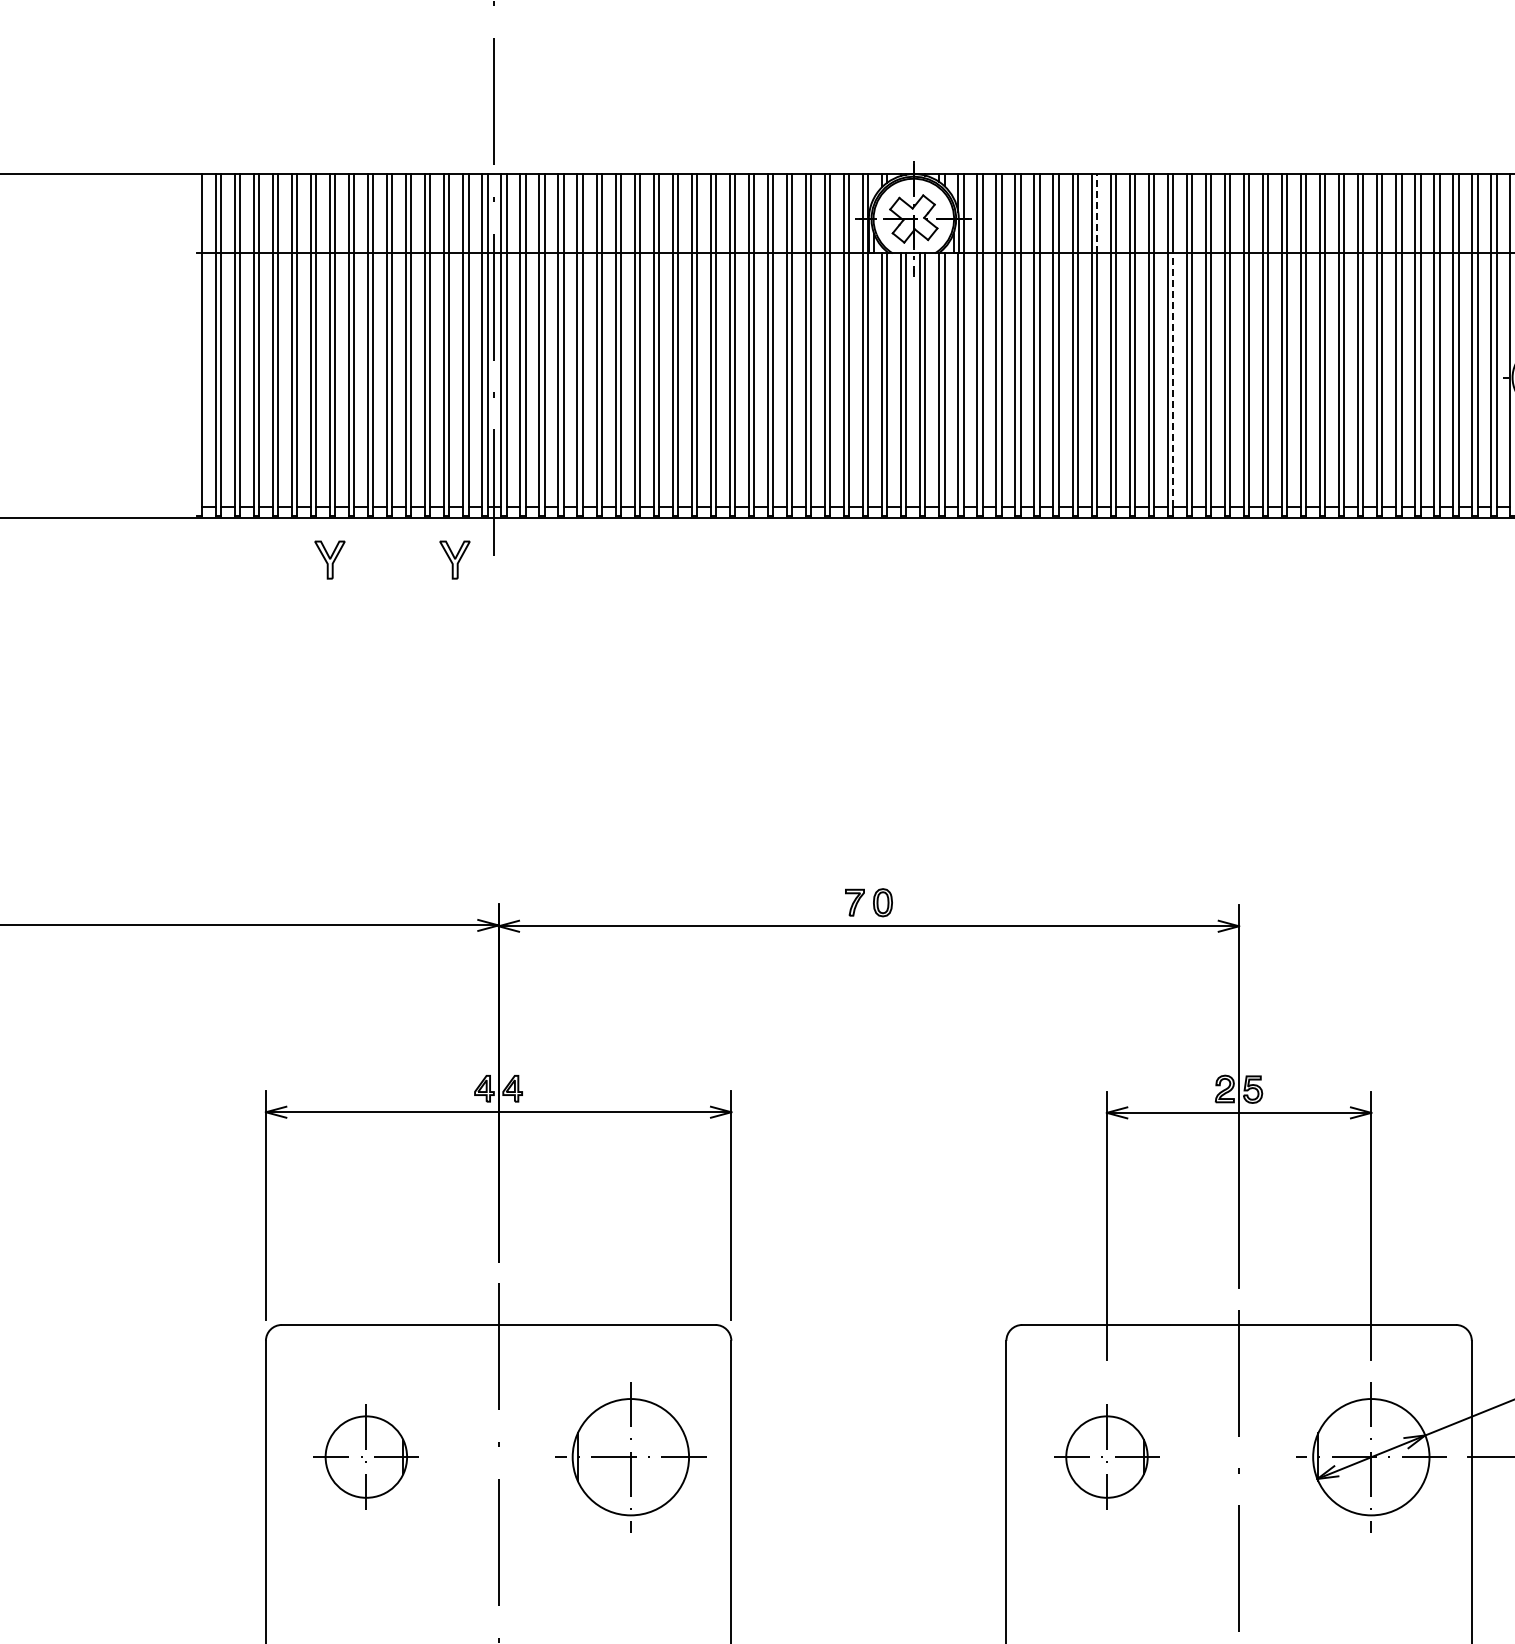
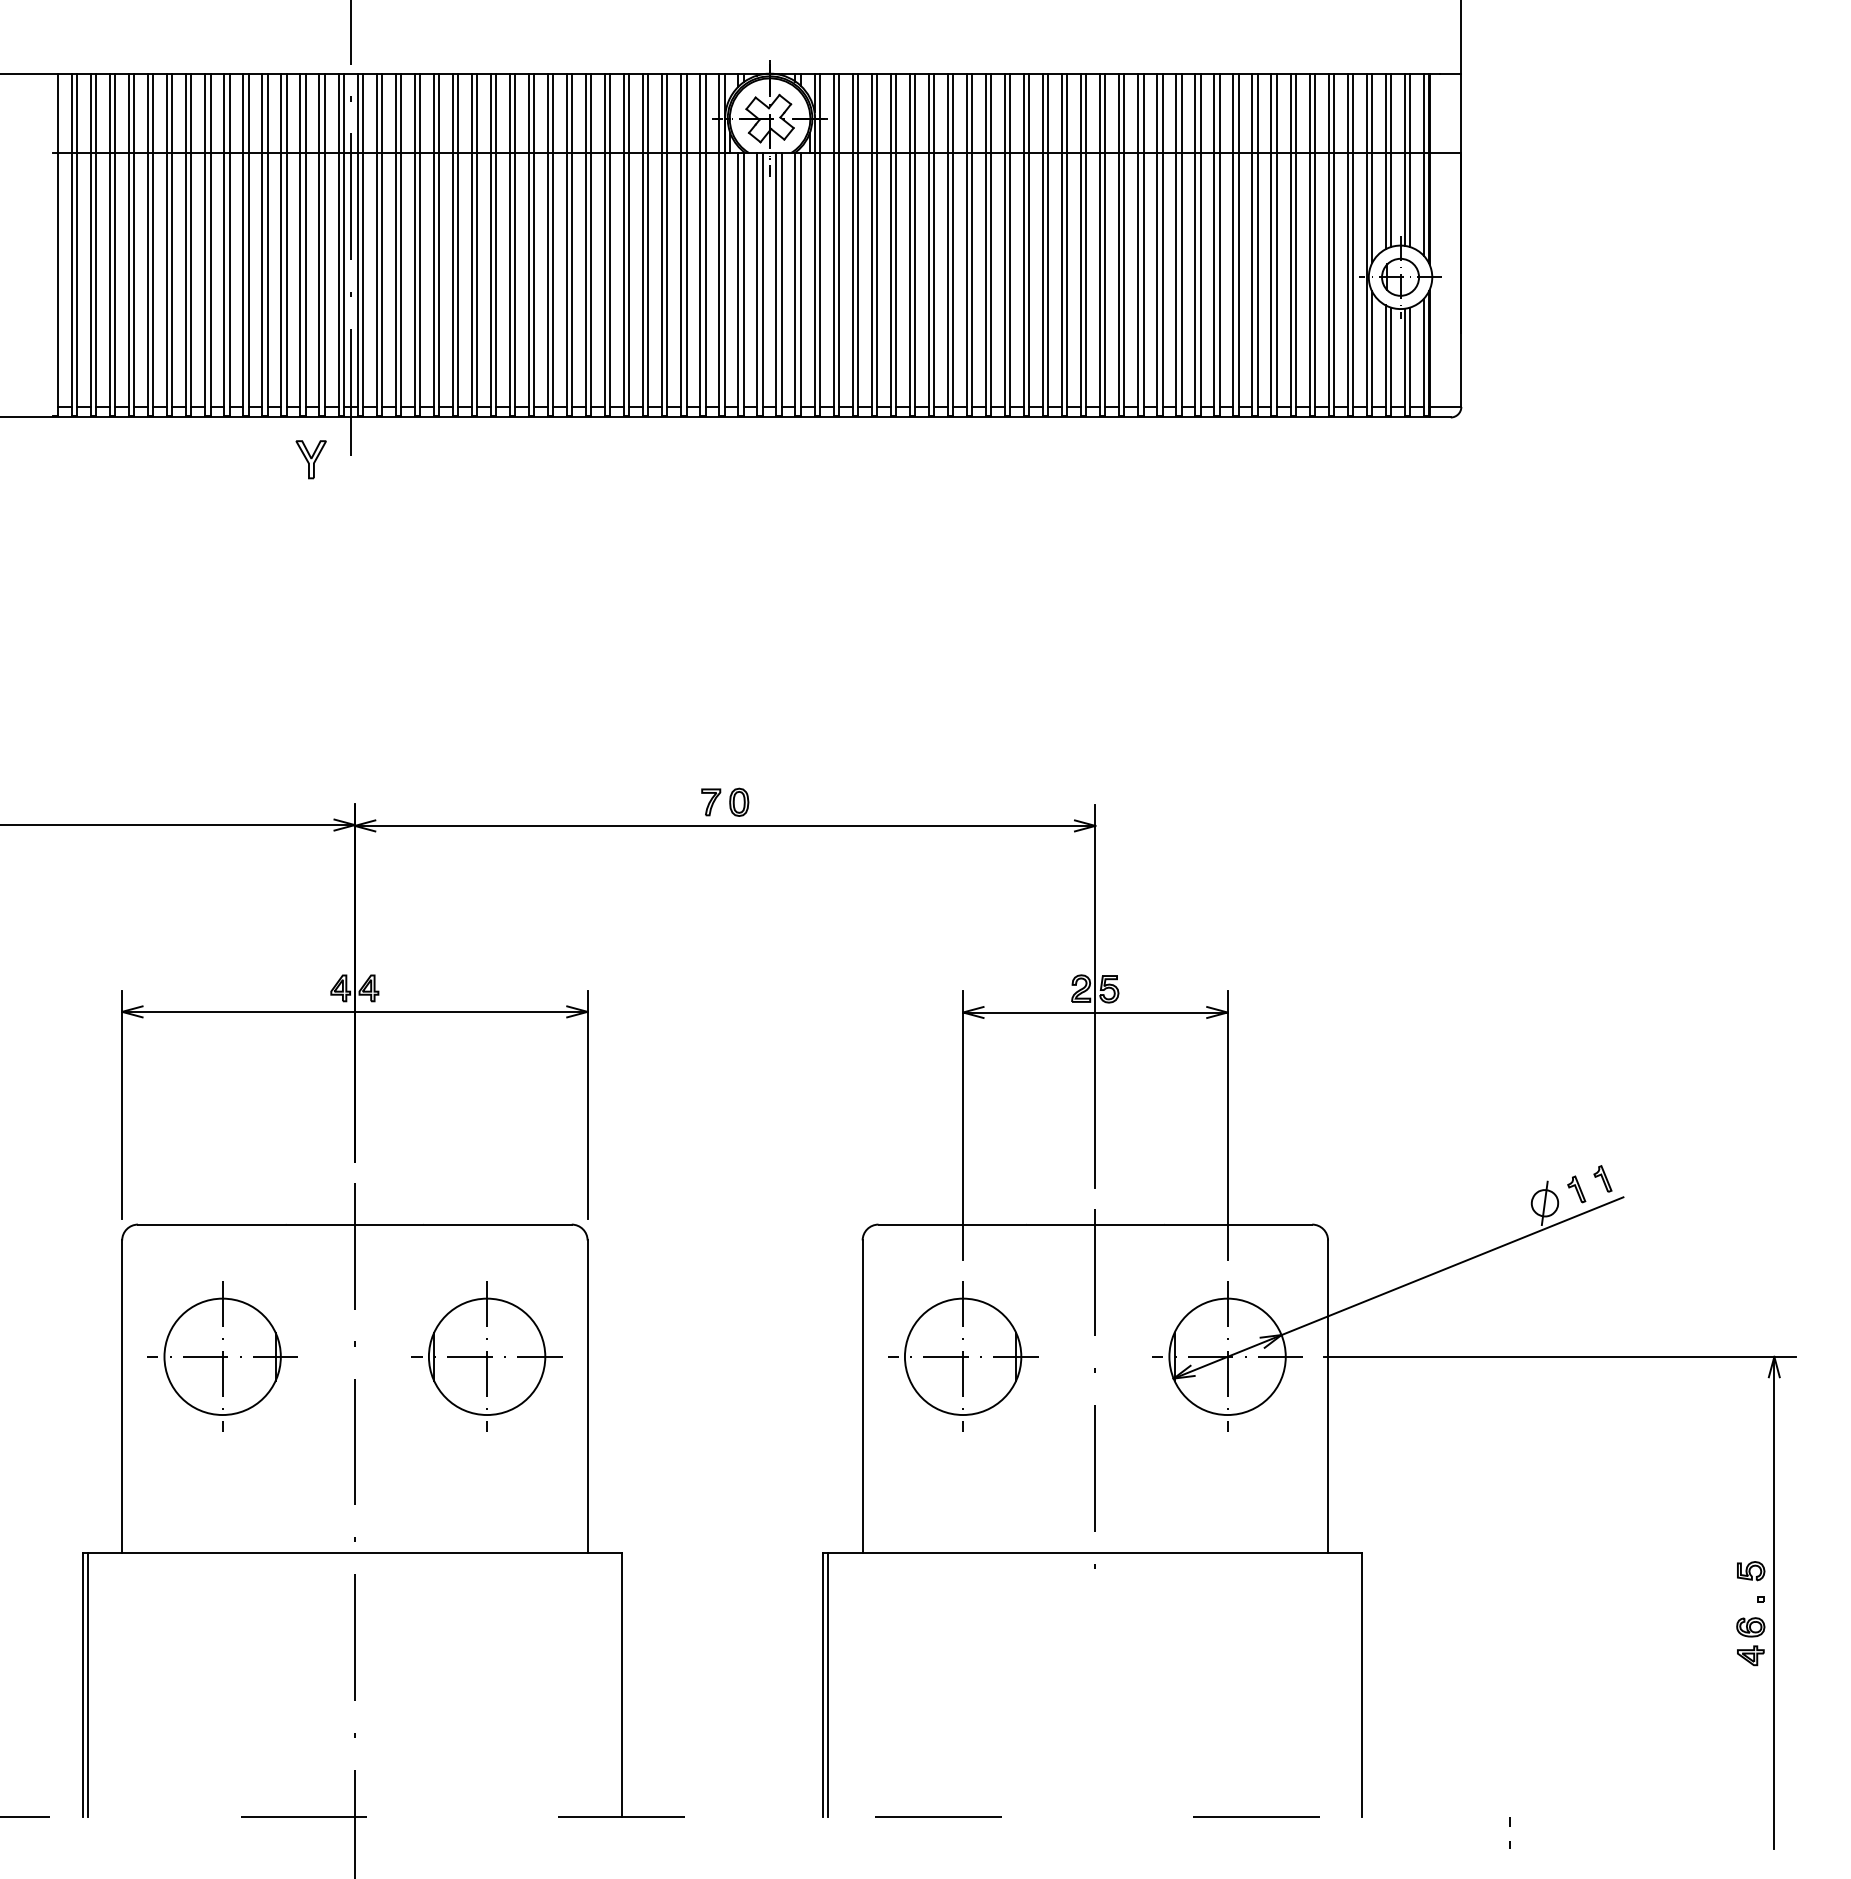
line: (1097, 213) -> (953, 113), dashed -> solid
line: (1173, 379) -> (1029, 279), dashed -> solid
part: (329, 559) -> (185, 459), removed
part: (366, 1456) -> (222, 1356), size x1.43
part: (1107, 1456) -> (963, 1356), size x1.43

